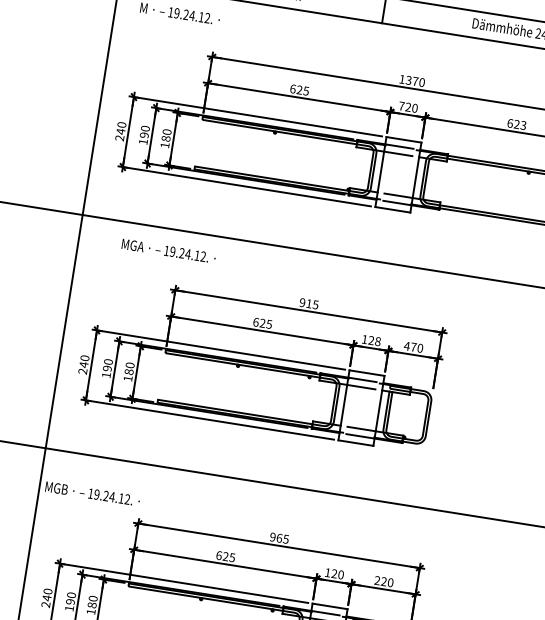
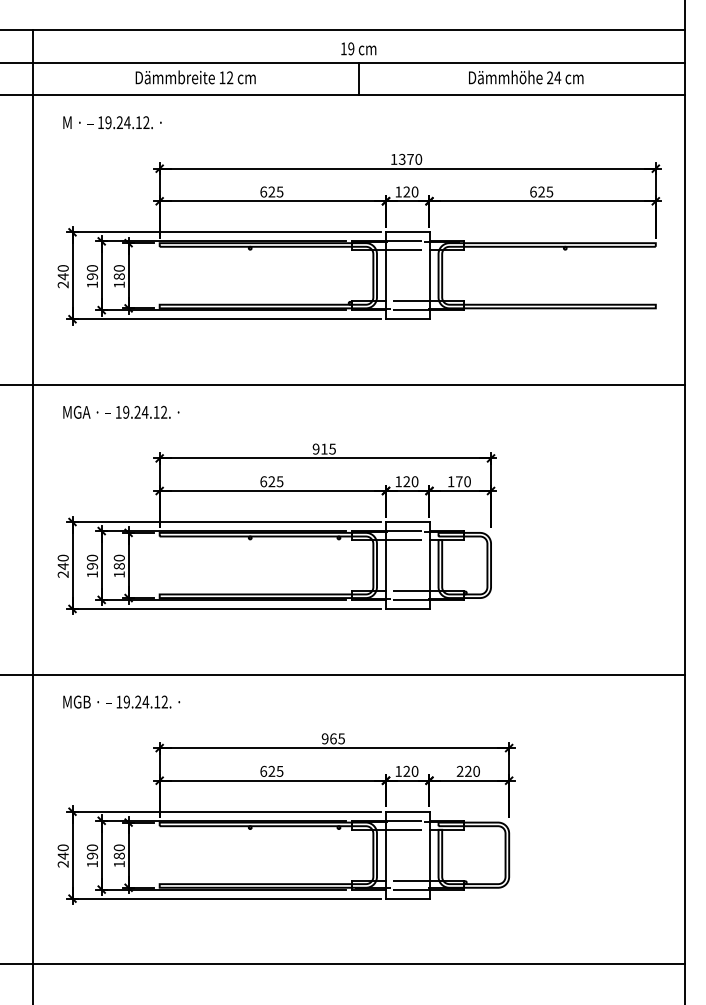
text: (401, 105) -> (398, 191), 720 -> 120
text: (523, 125) -> (549, 191), 623 -> 625
text: (169, 250) -> (121, 411), moved
text: (377, 341) -> (414, 481), 128 -> 120
text: (406, 345) -> (450, 481), 470 -> 170
text: (92, 493) -> (121, 701), moved

